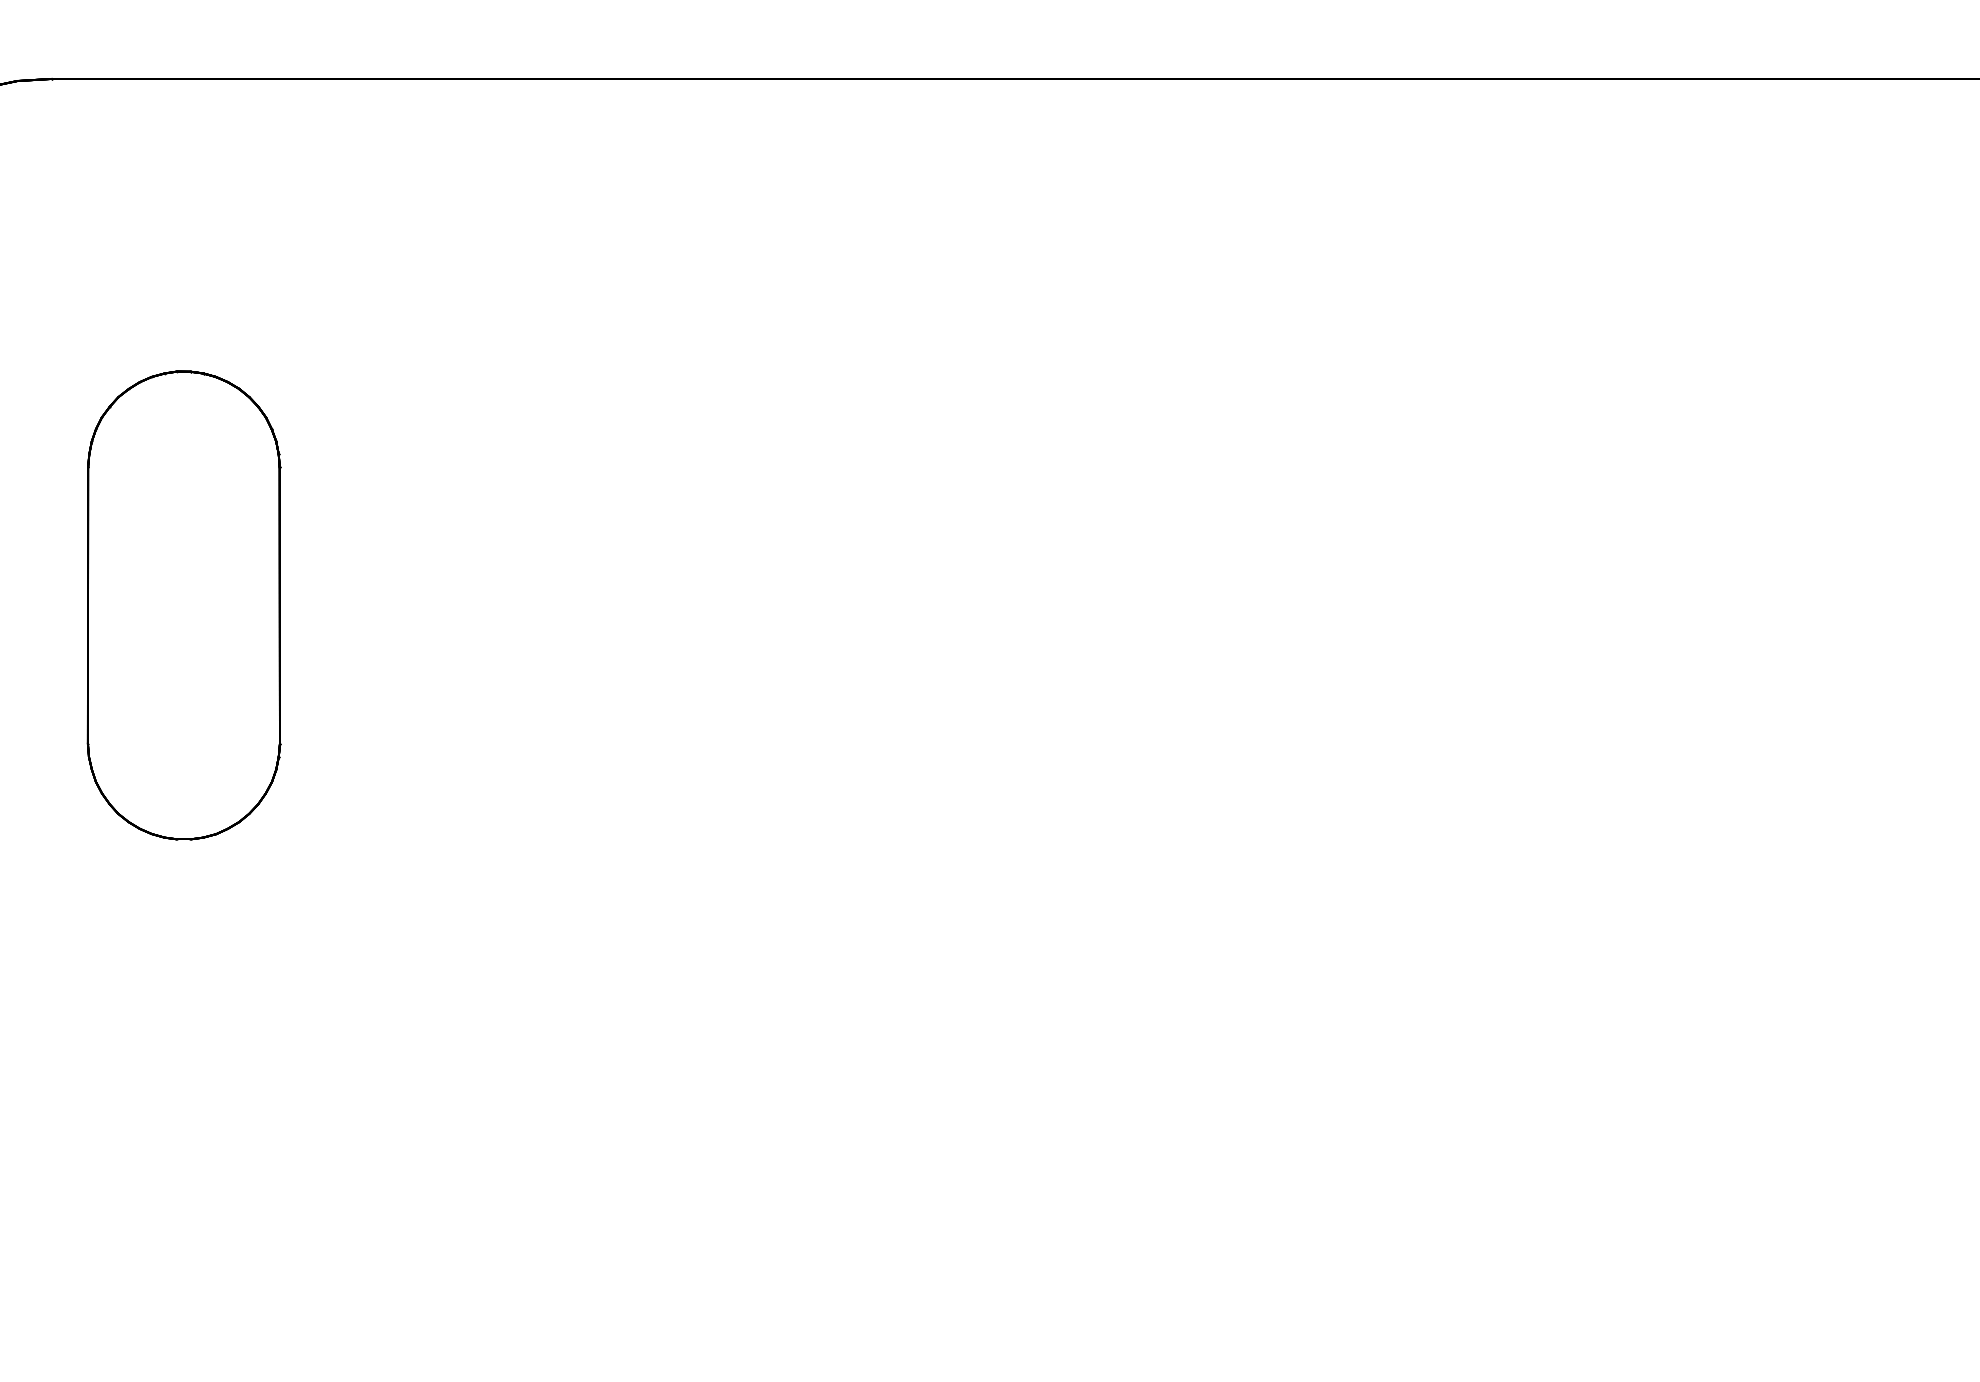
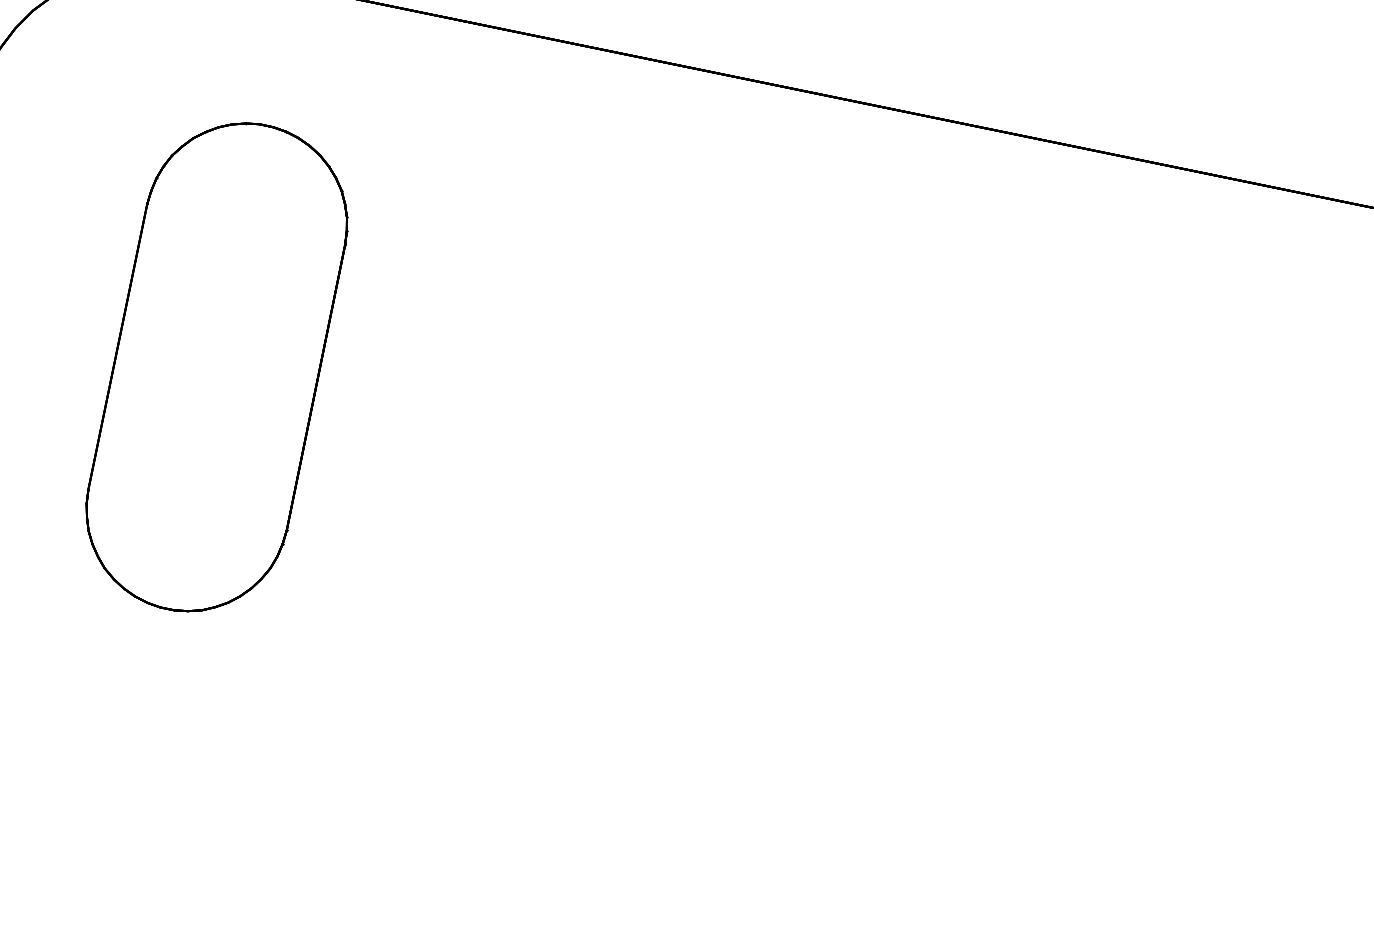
part: (183, 605) -> (216, 367), size x1.43

